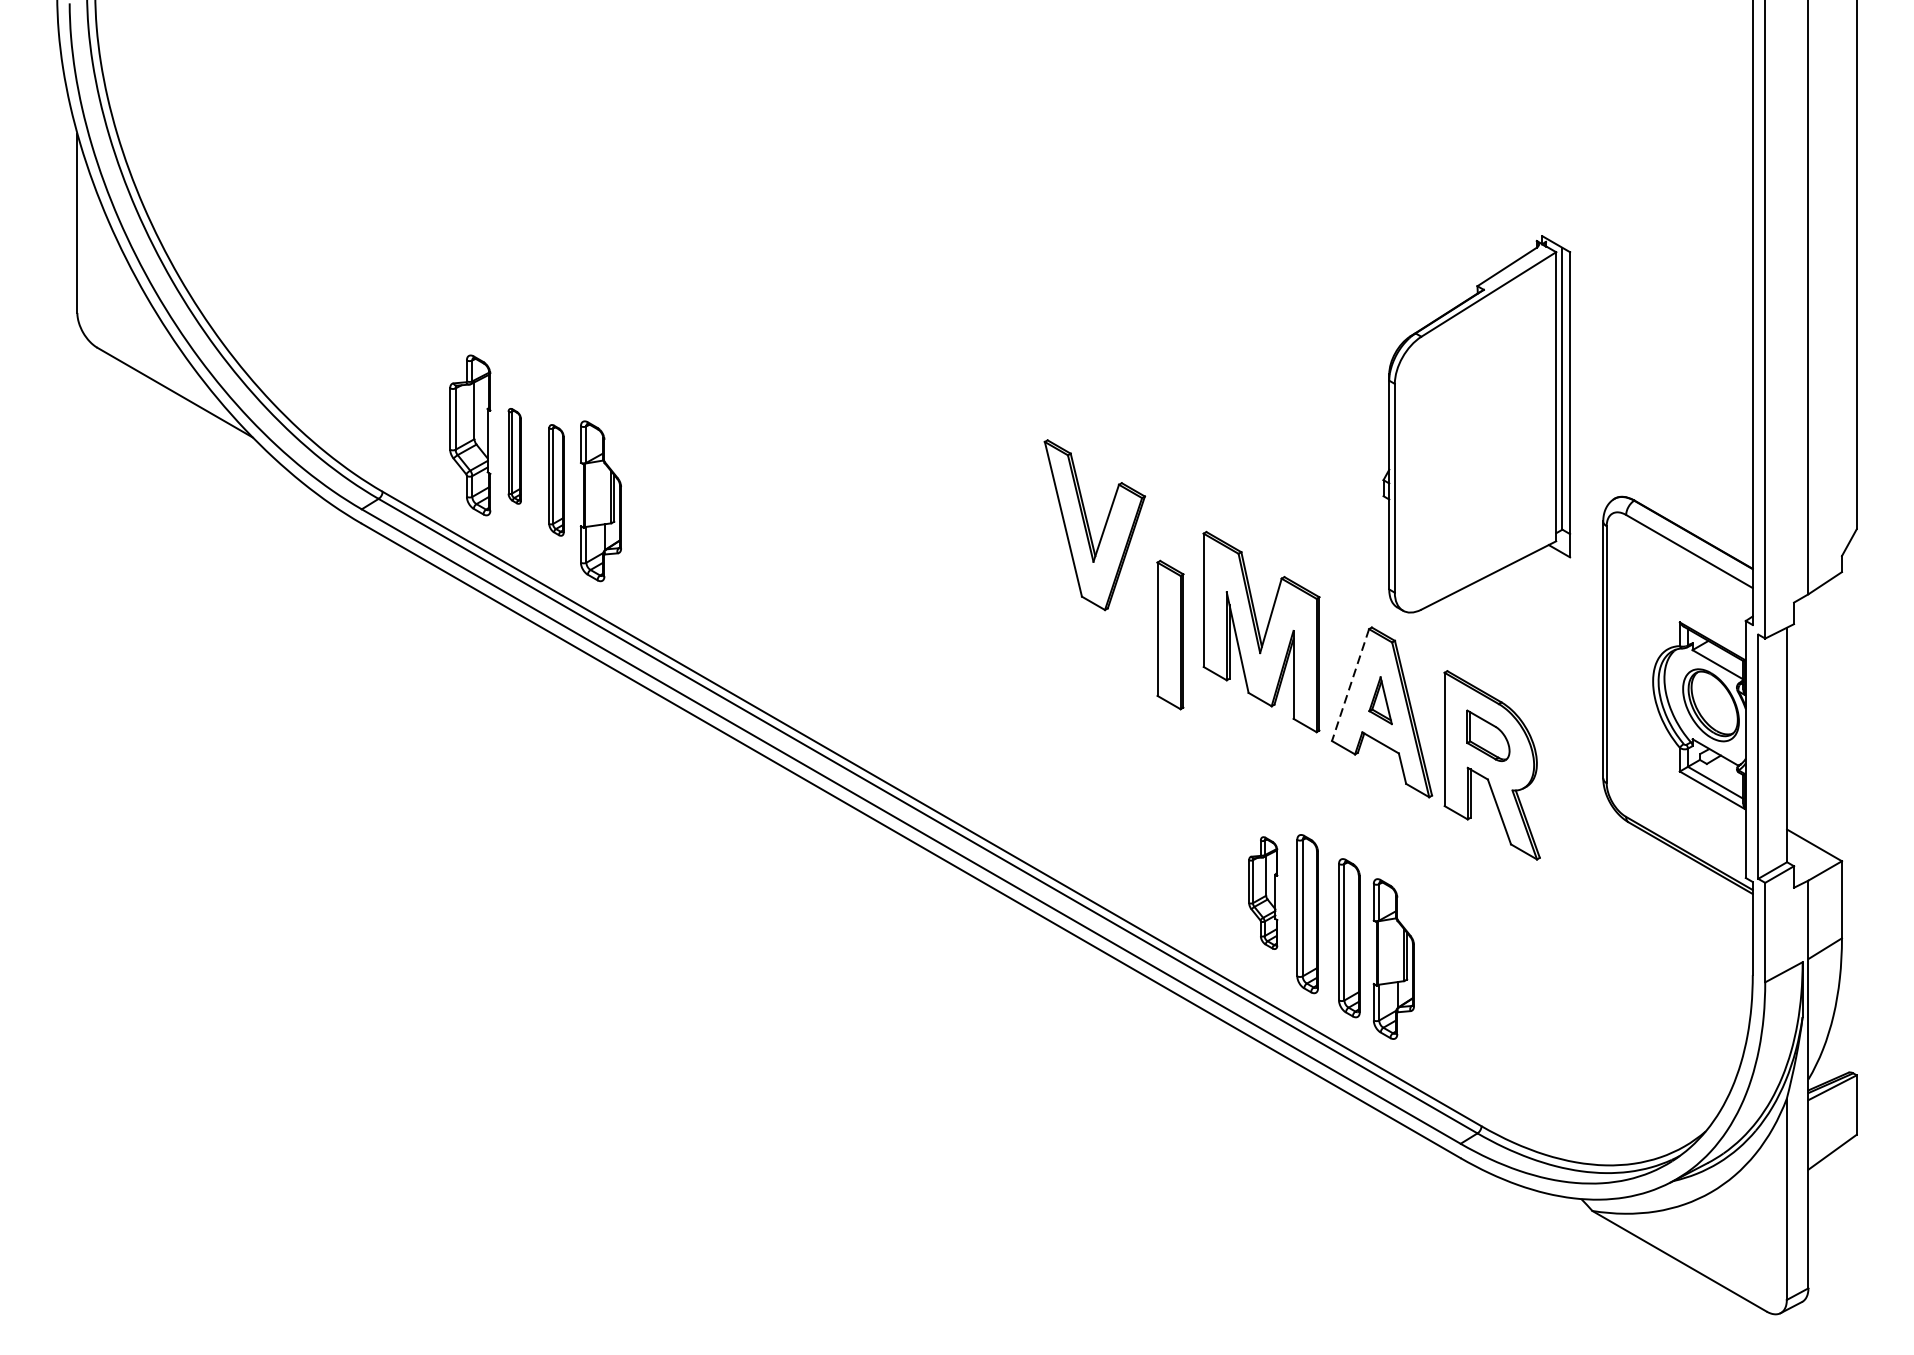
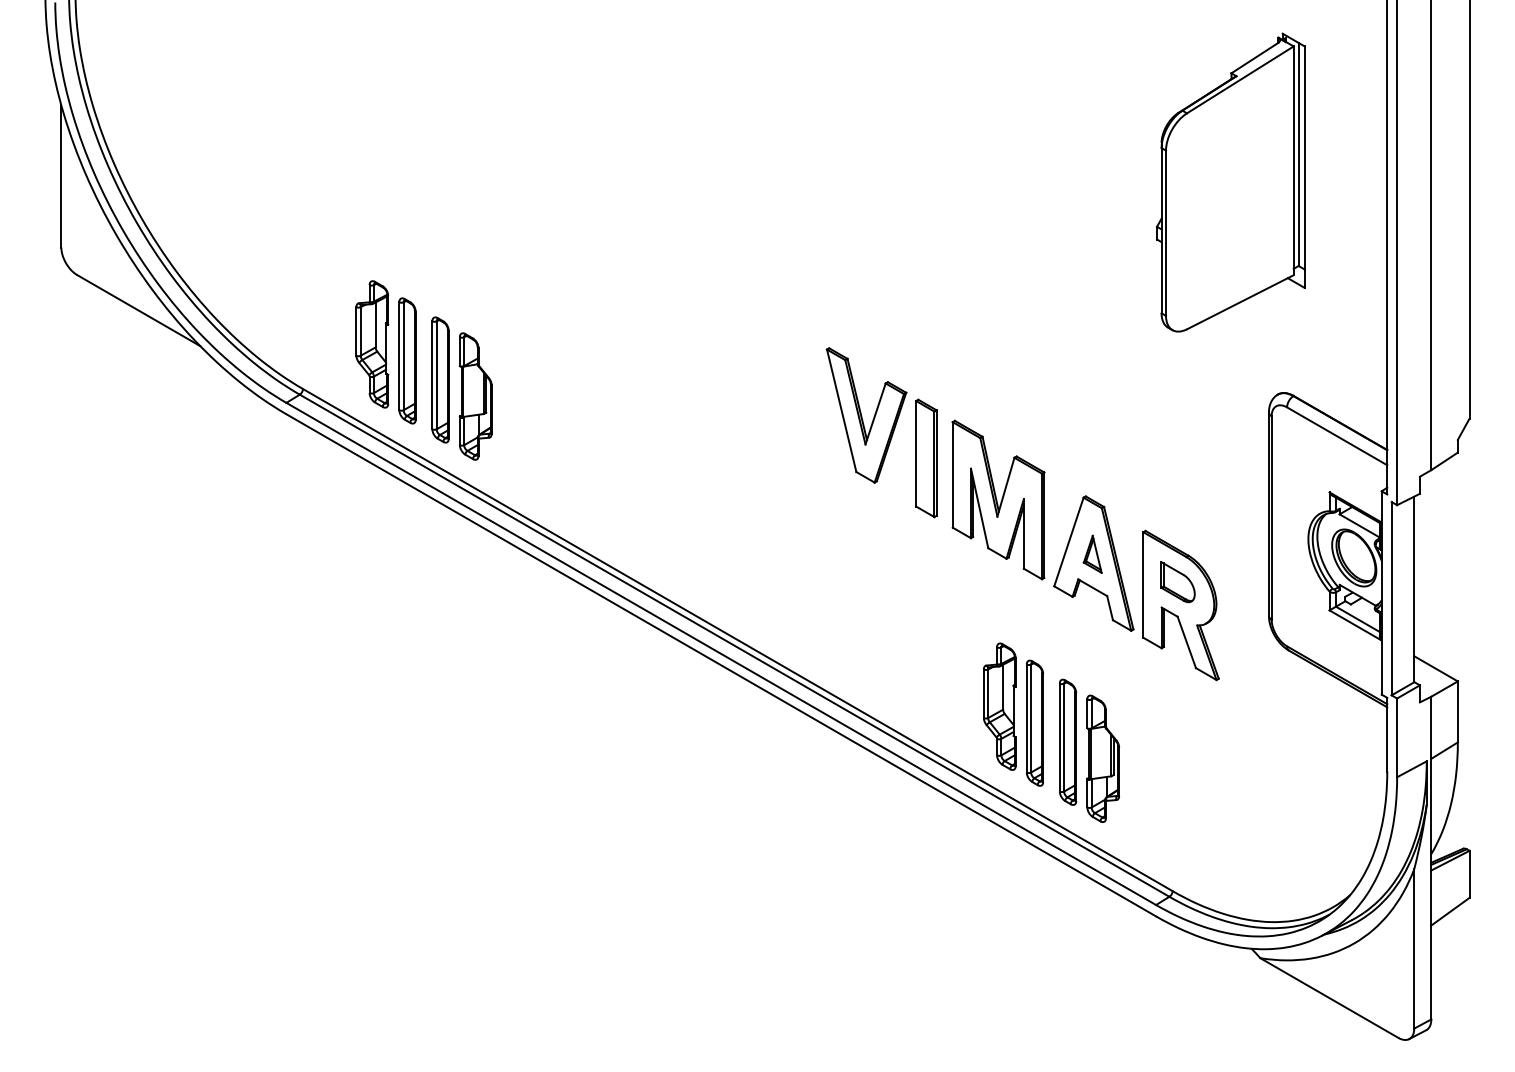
part: (1476, 424) -> (1230, 182), moved
part: (514, 455) -> (407, 360), size x1.67
part: (556, 479) -> (440, 379), size x1.43
part: (1170, 635) -> (926, 458), moved
line: (1349, 685) -> (1068, 542), dashed -> solid
part: (1262, 892) -> (999, 706), size x1.43

